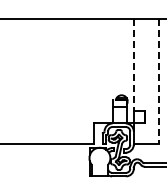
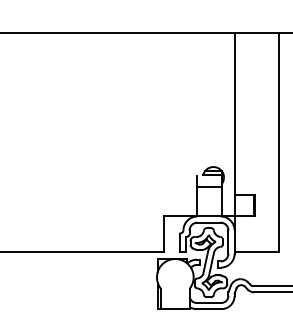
line: (133, 65) -> (234, 114), dashed -> solid
line: (158, 81) -> (277, 142), dashed -> solid

